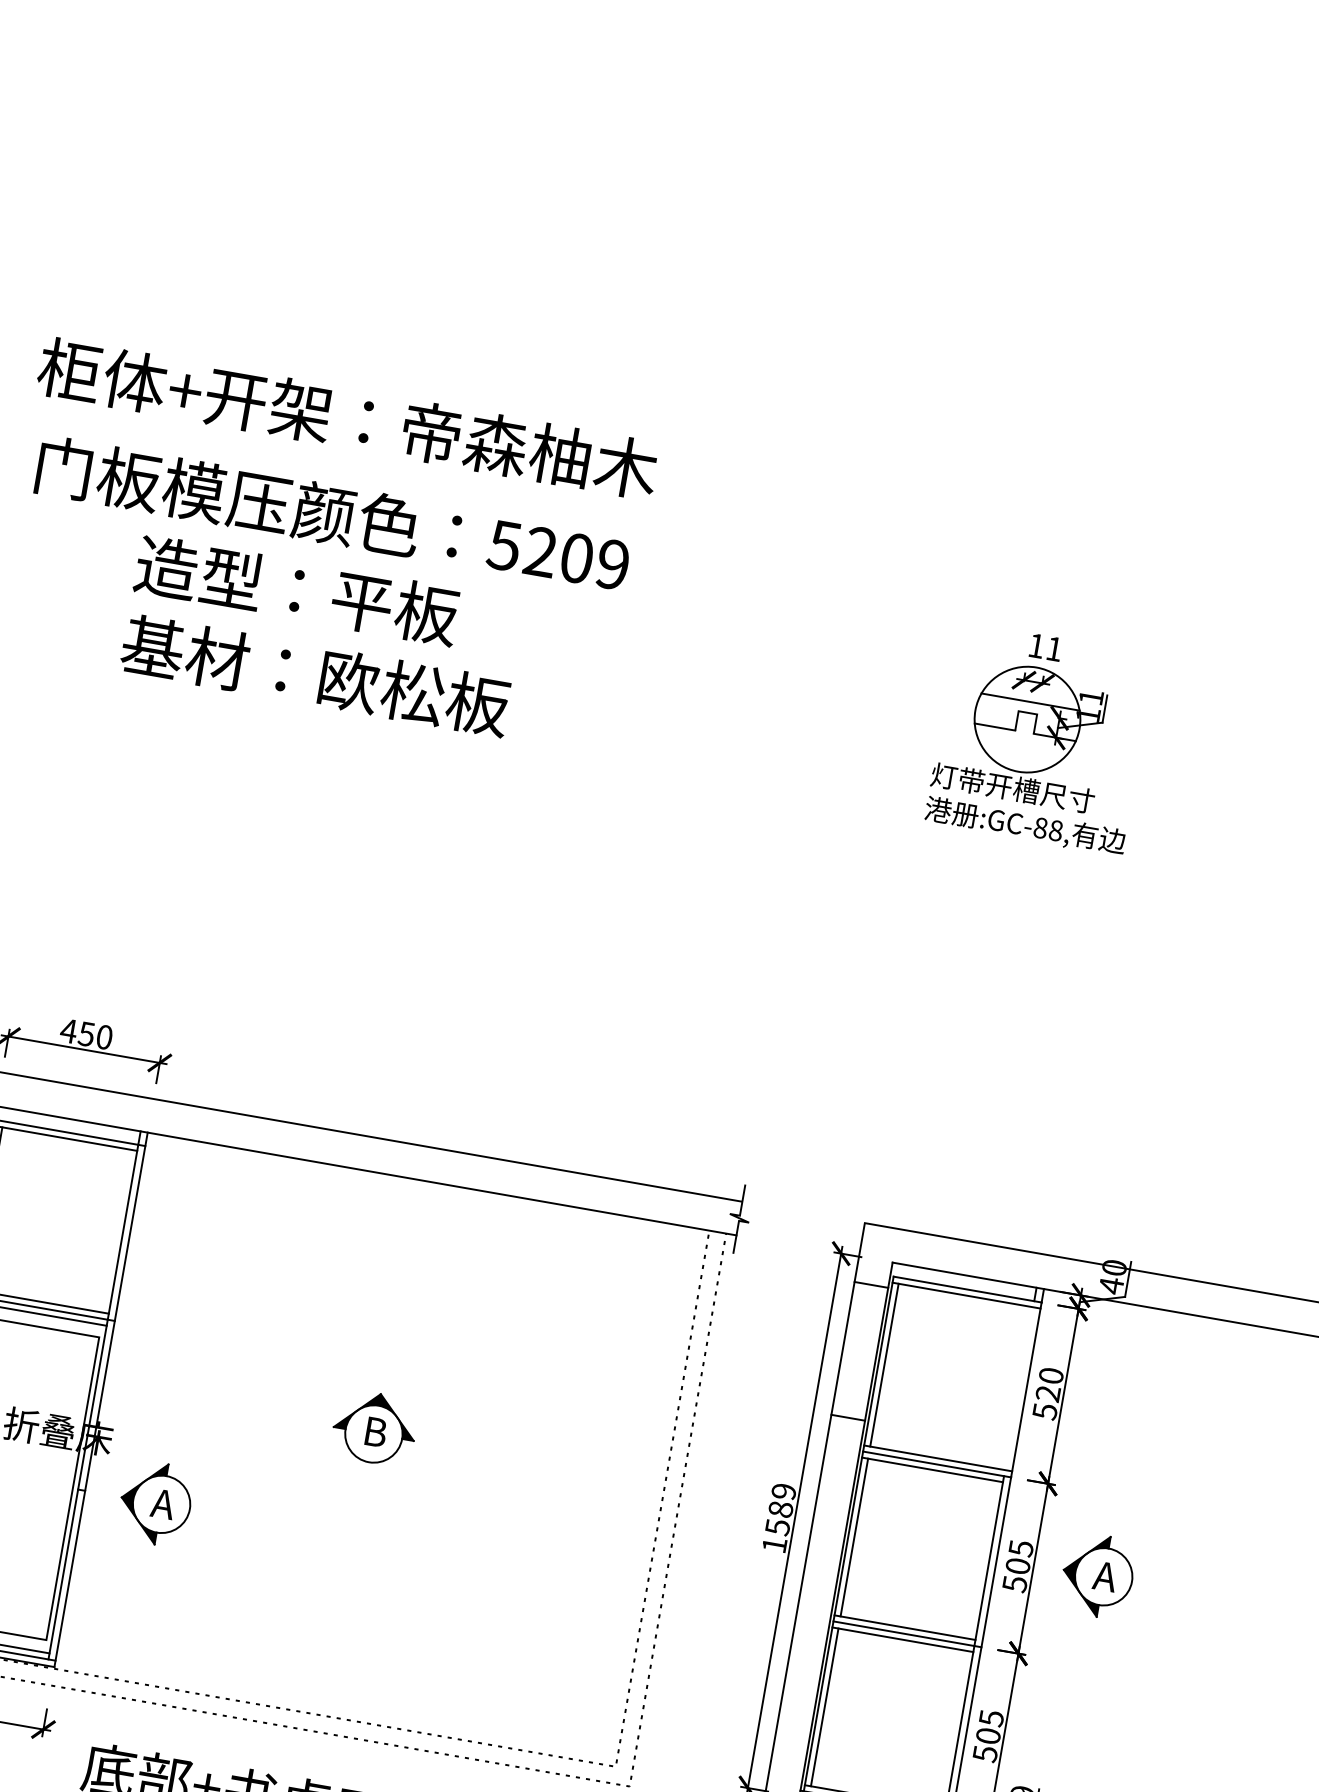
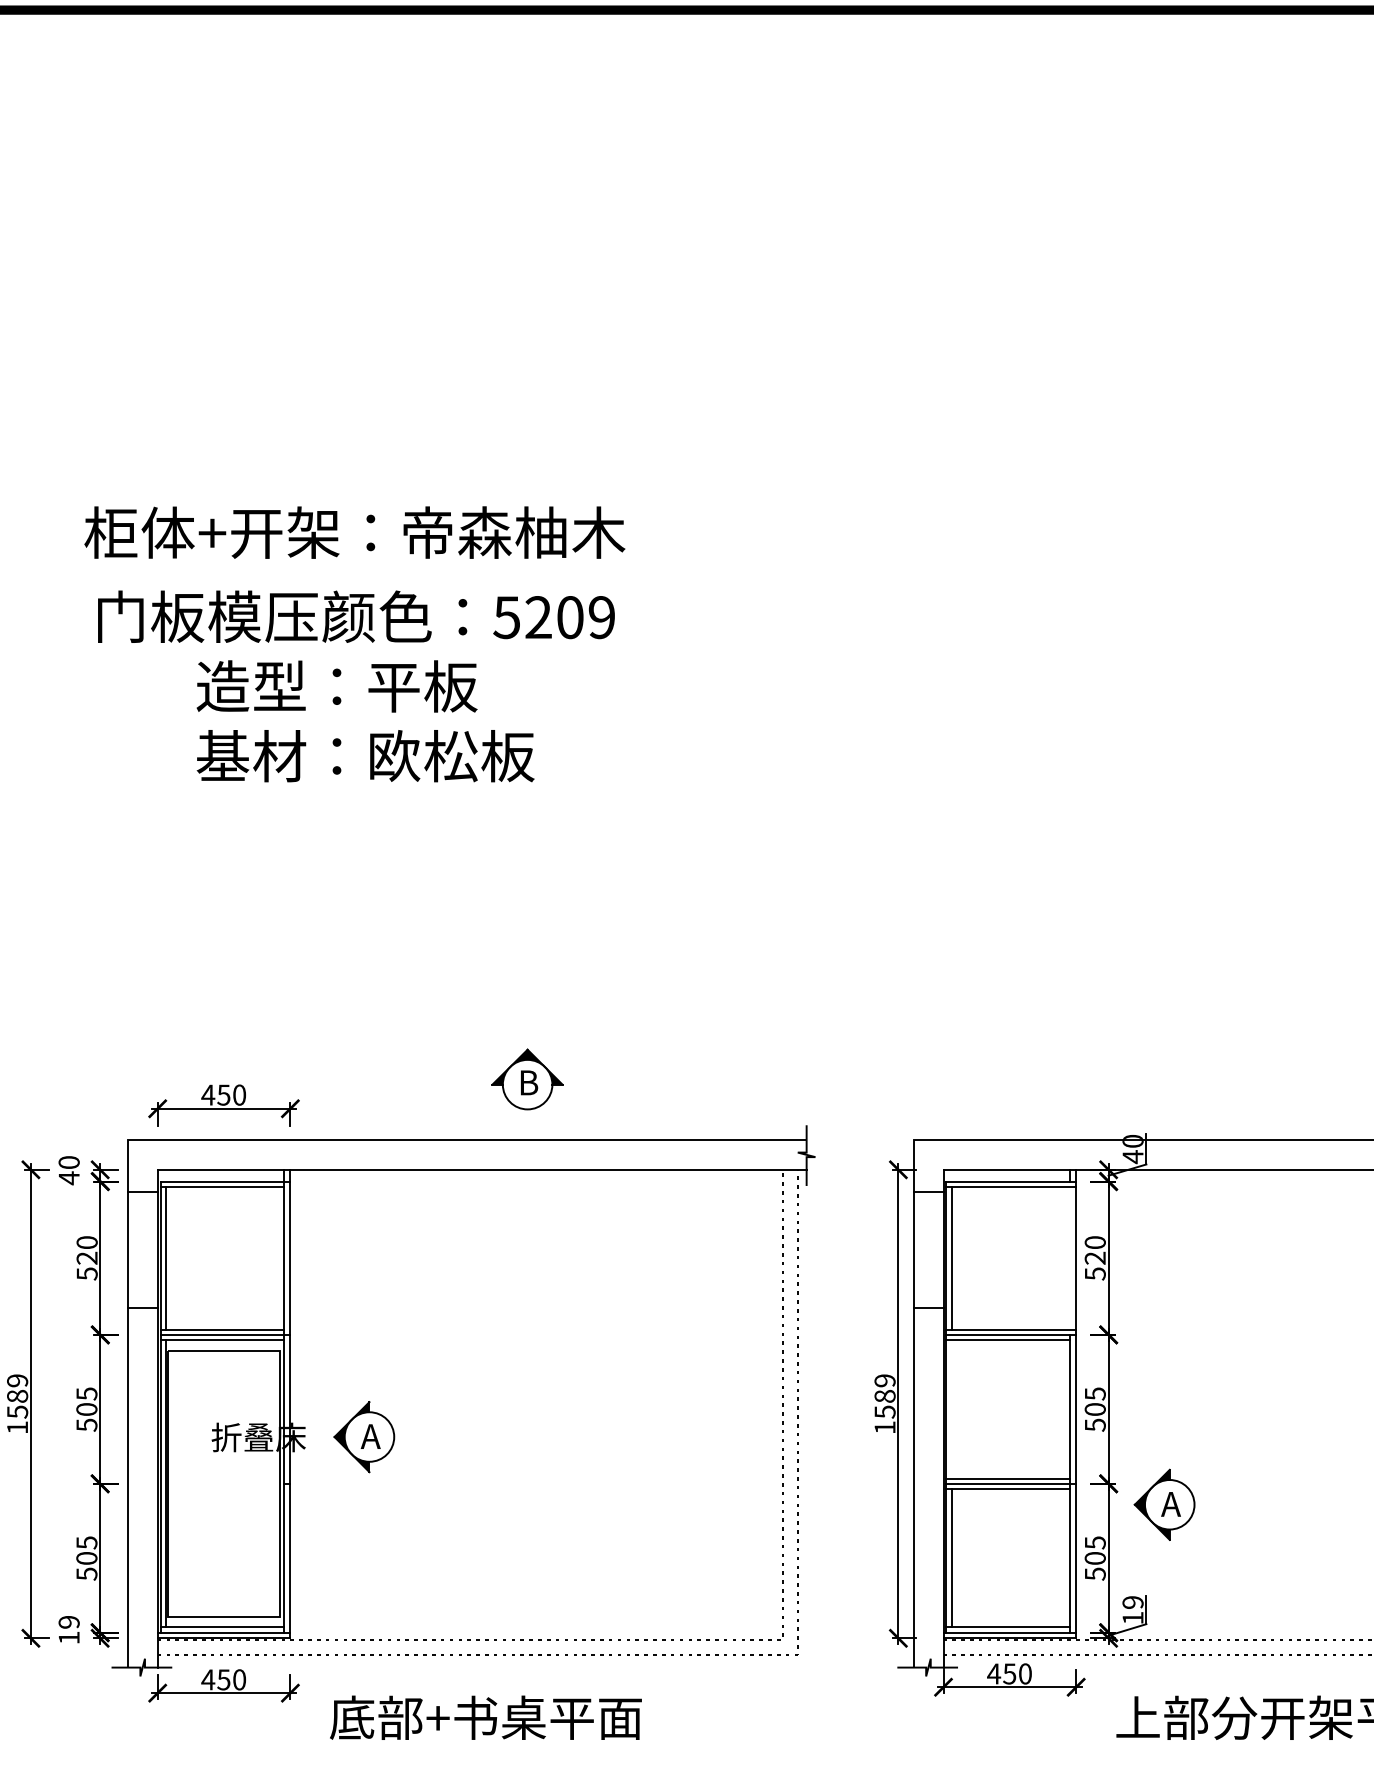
part: (1040, 739) -> (991, 702), removed
part: (374, 1428) -> (527, 1079), moved
part: (155, 1503) -> (364, 1437), moved
line: (854, 1537) -> (951, 1409), removed
part: (1097, 1575) -> (1164, 1504), moved

